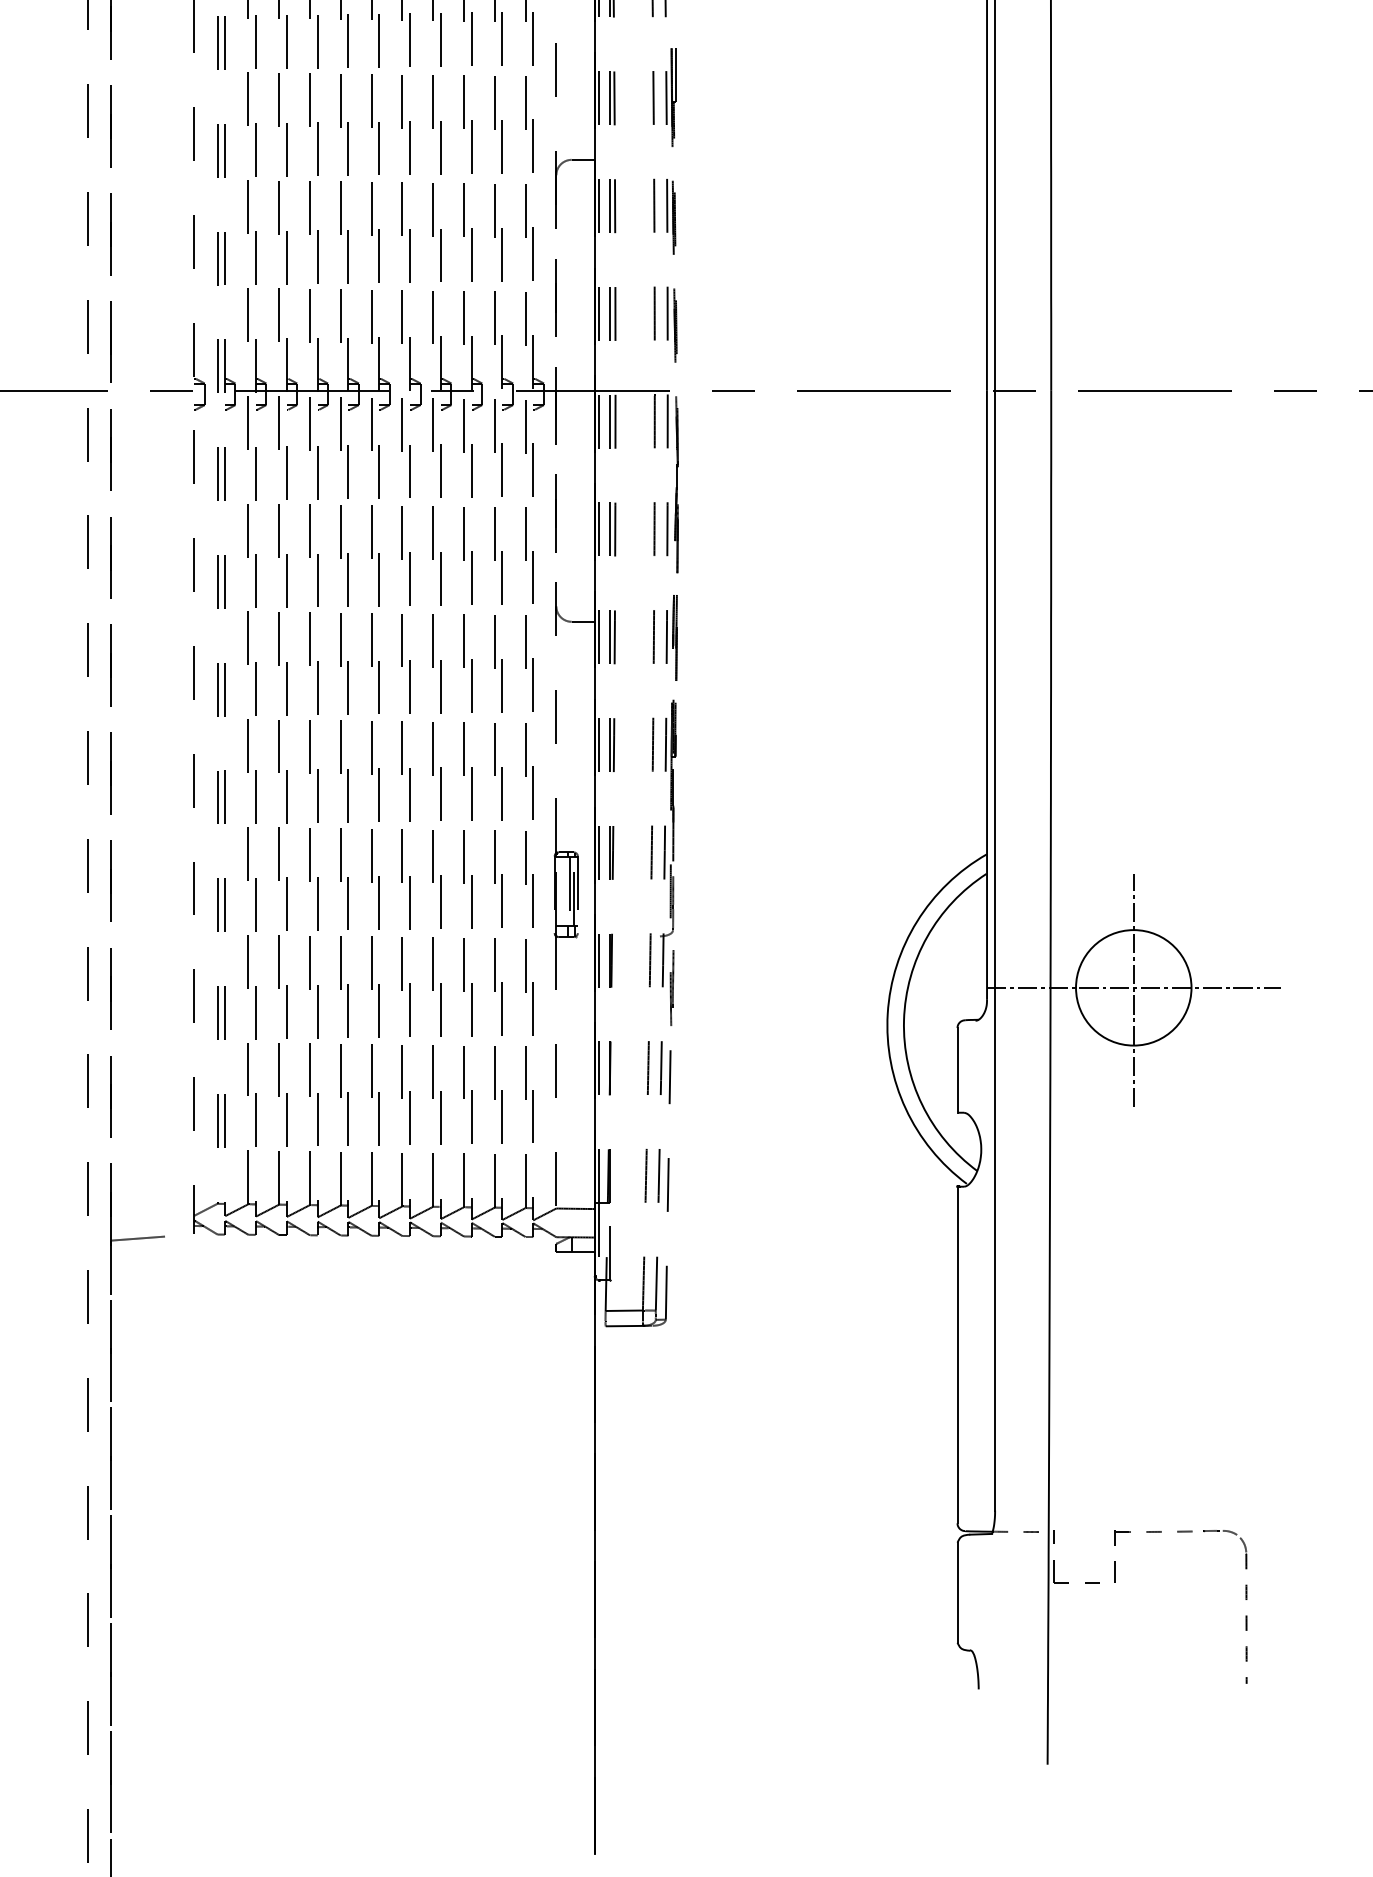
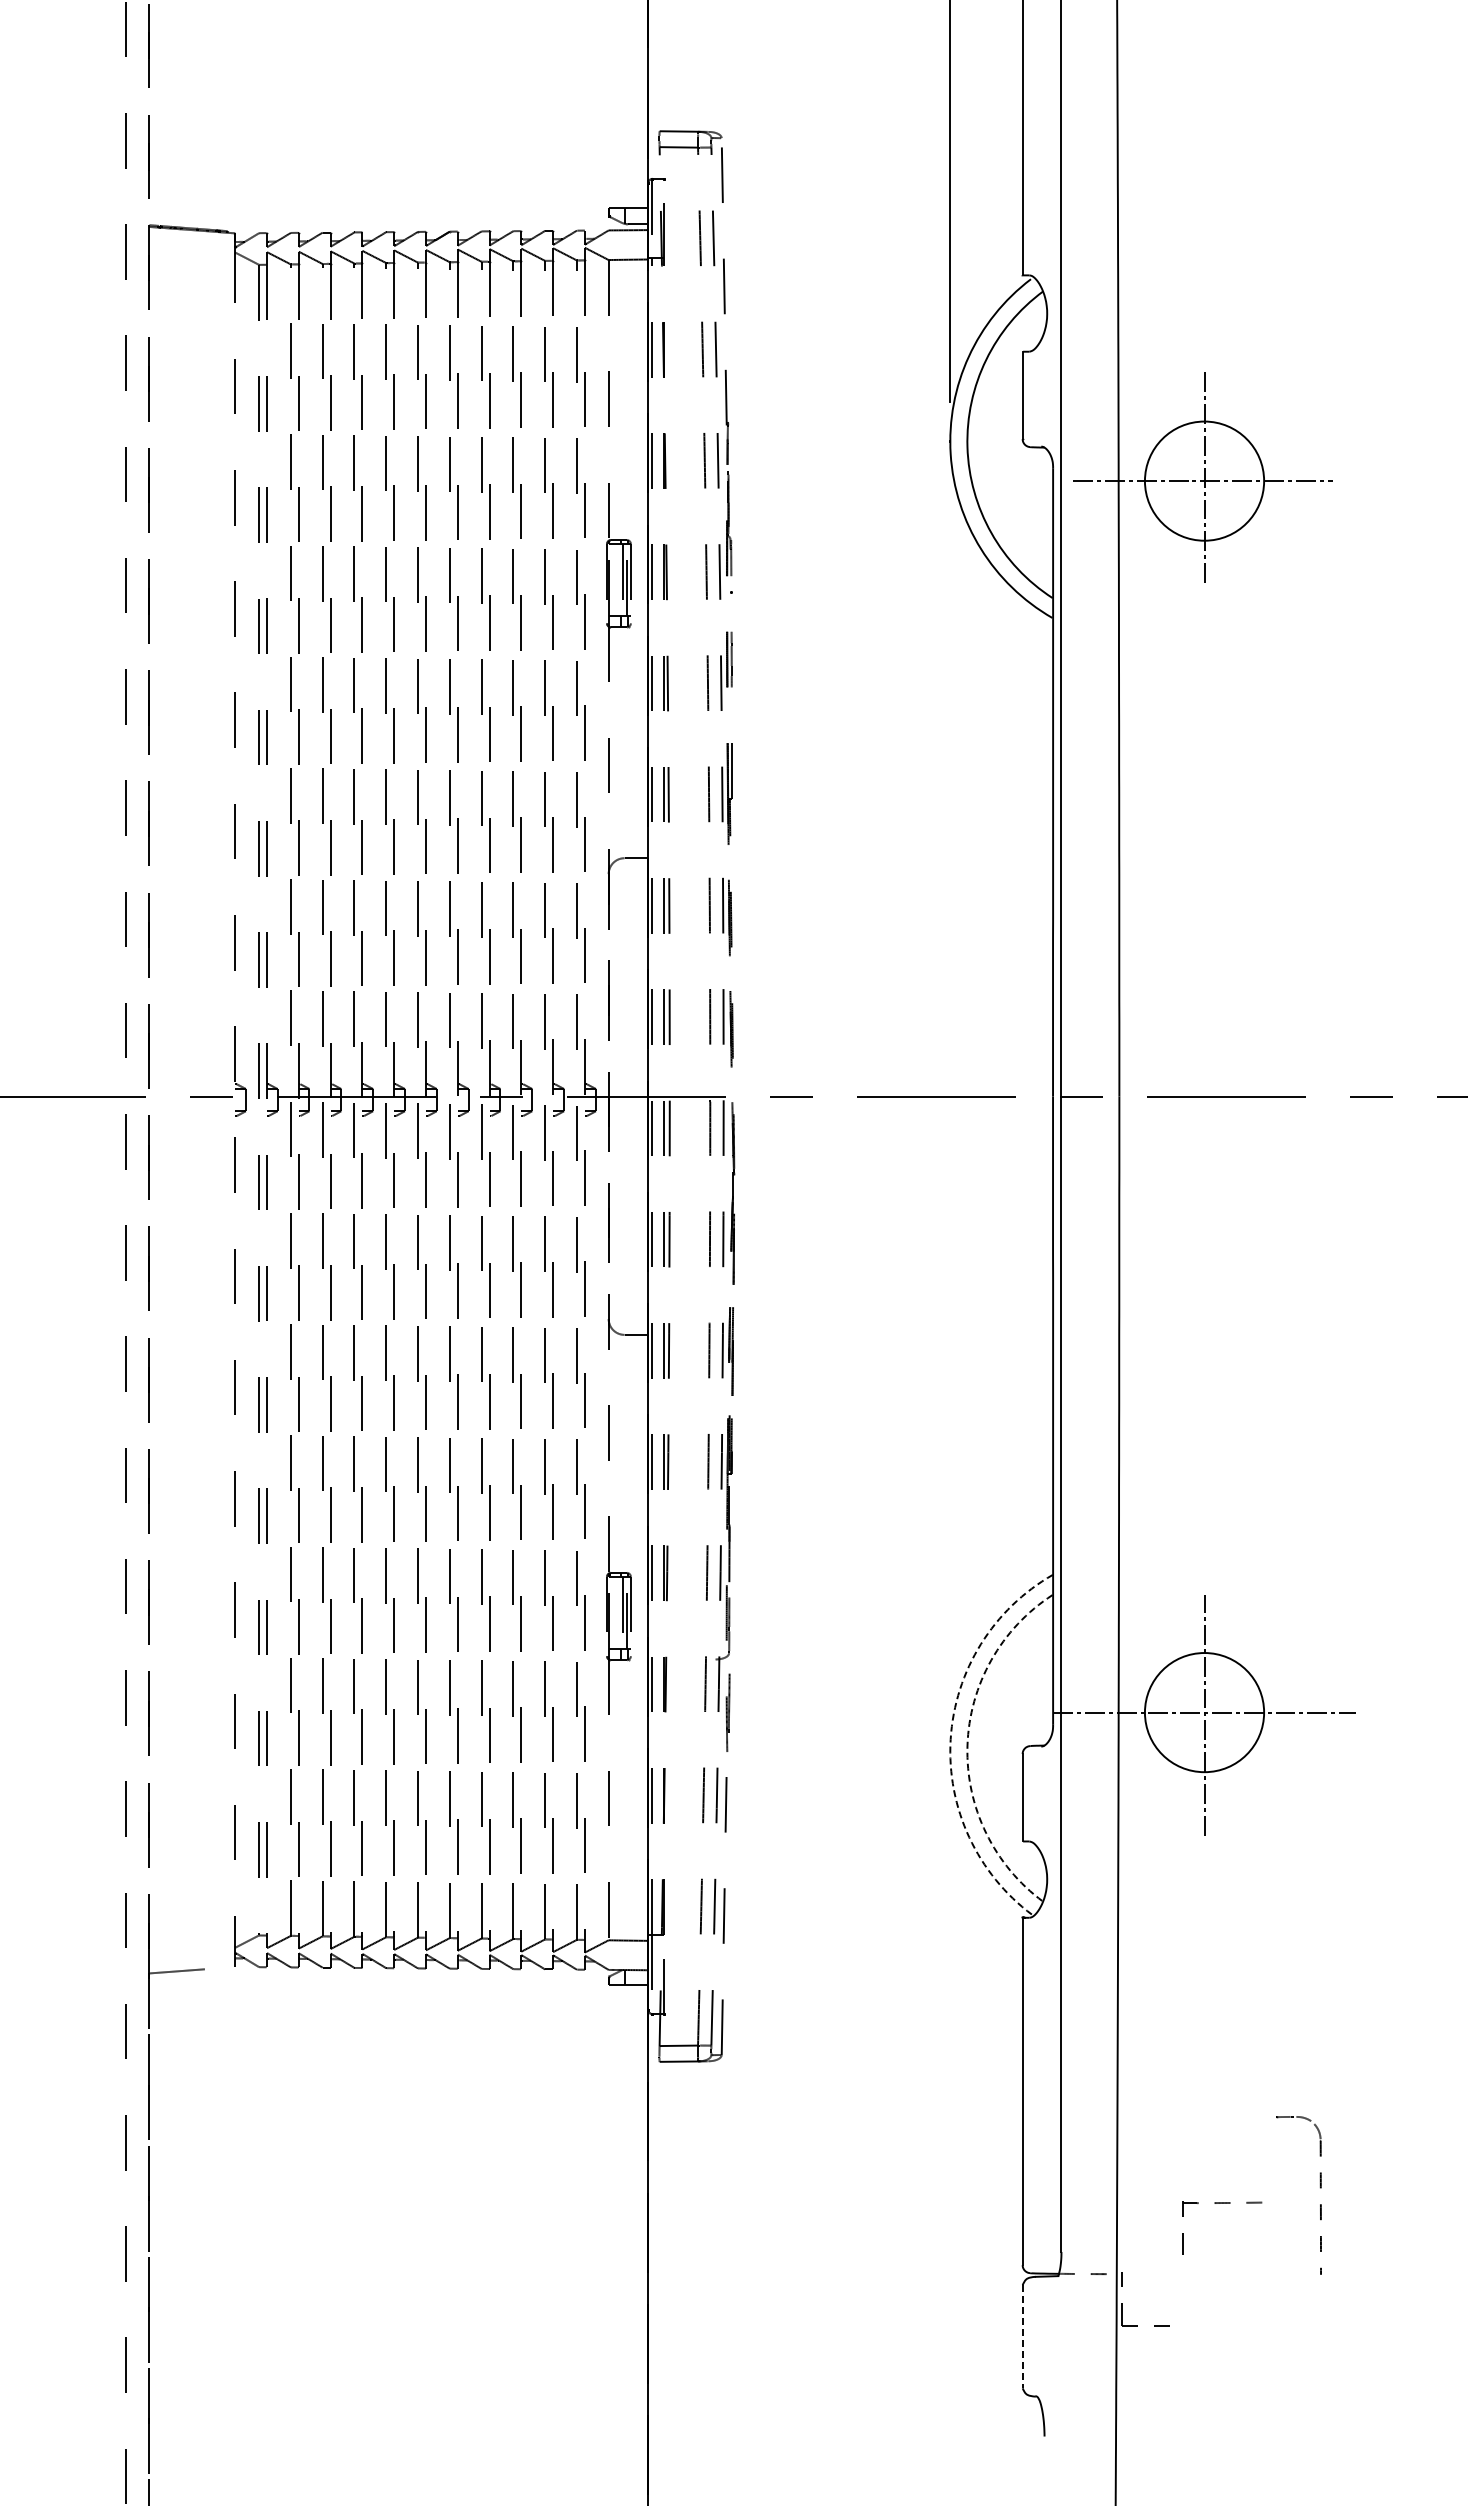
arc: (887, 1013) -> (950, 1739), solid -> dashed
arc: (904, 1020) -> (967, 1746), solid -> dashed
part: (1154, 1532) -> (1222, 2203), moved
line: (957, 1592) -> (1022, 2336), solid -> dashed
part: (1245, 1599) -> (1319, 2187), moved

